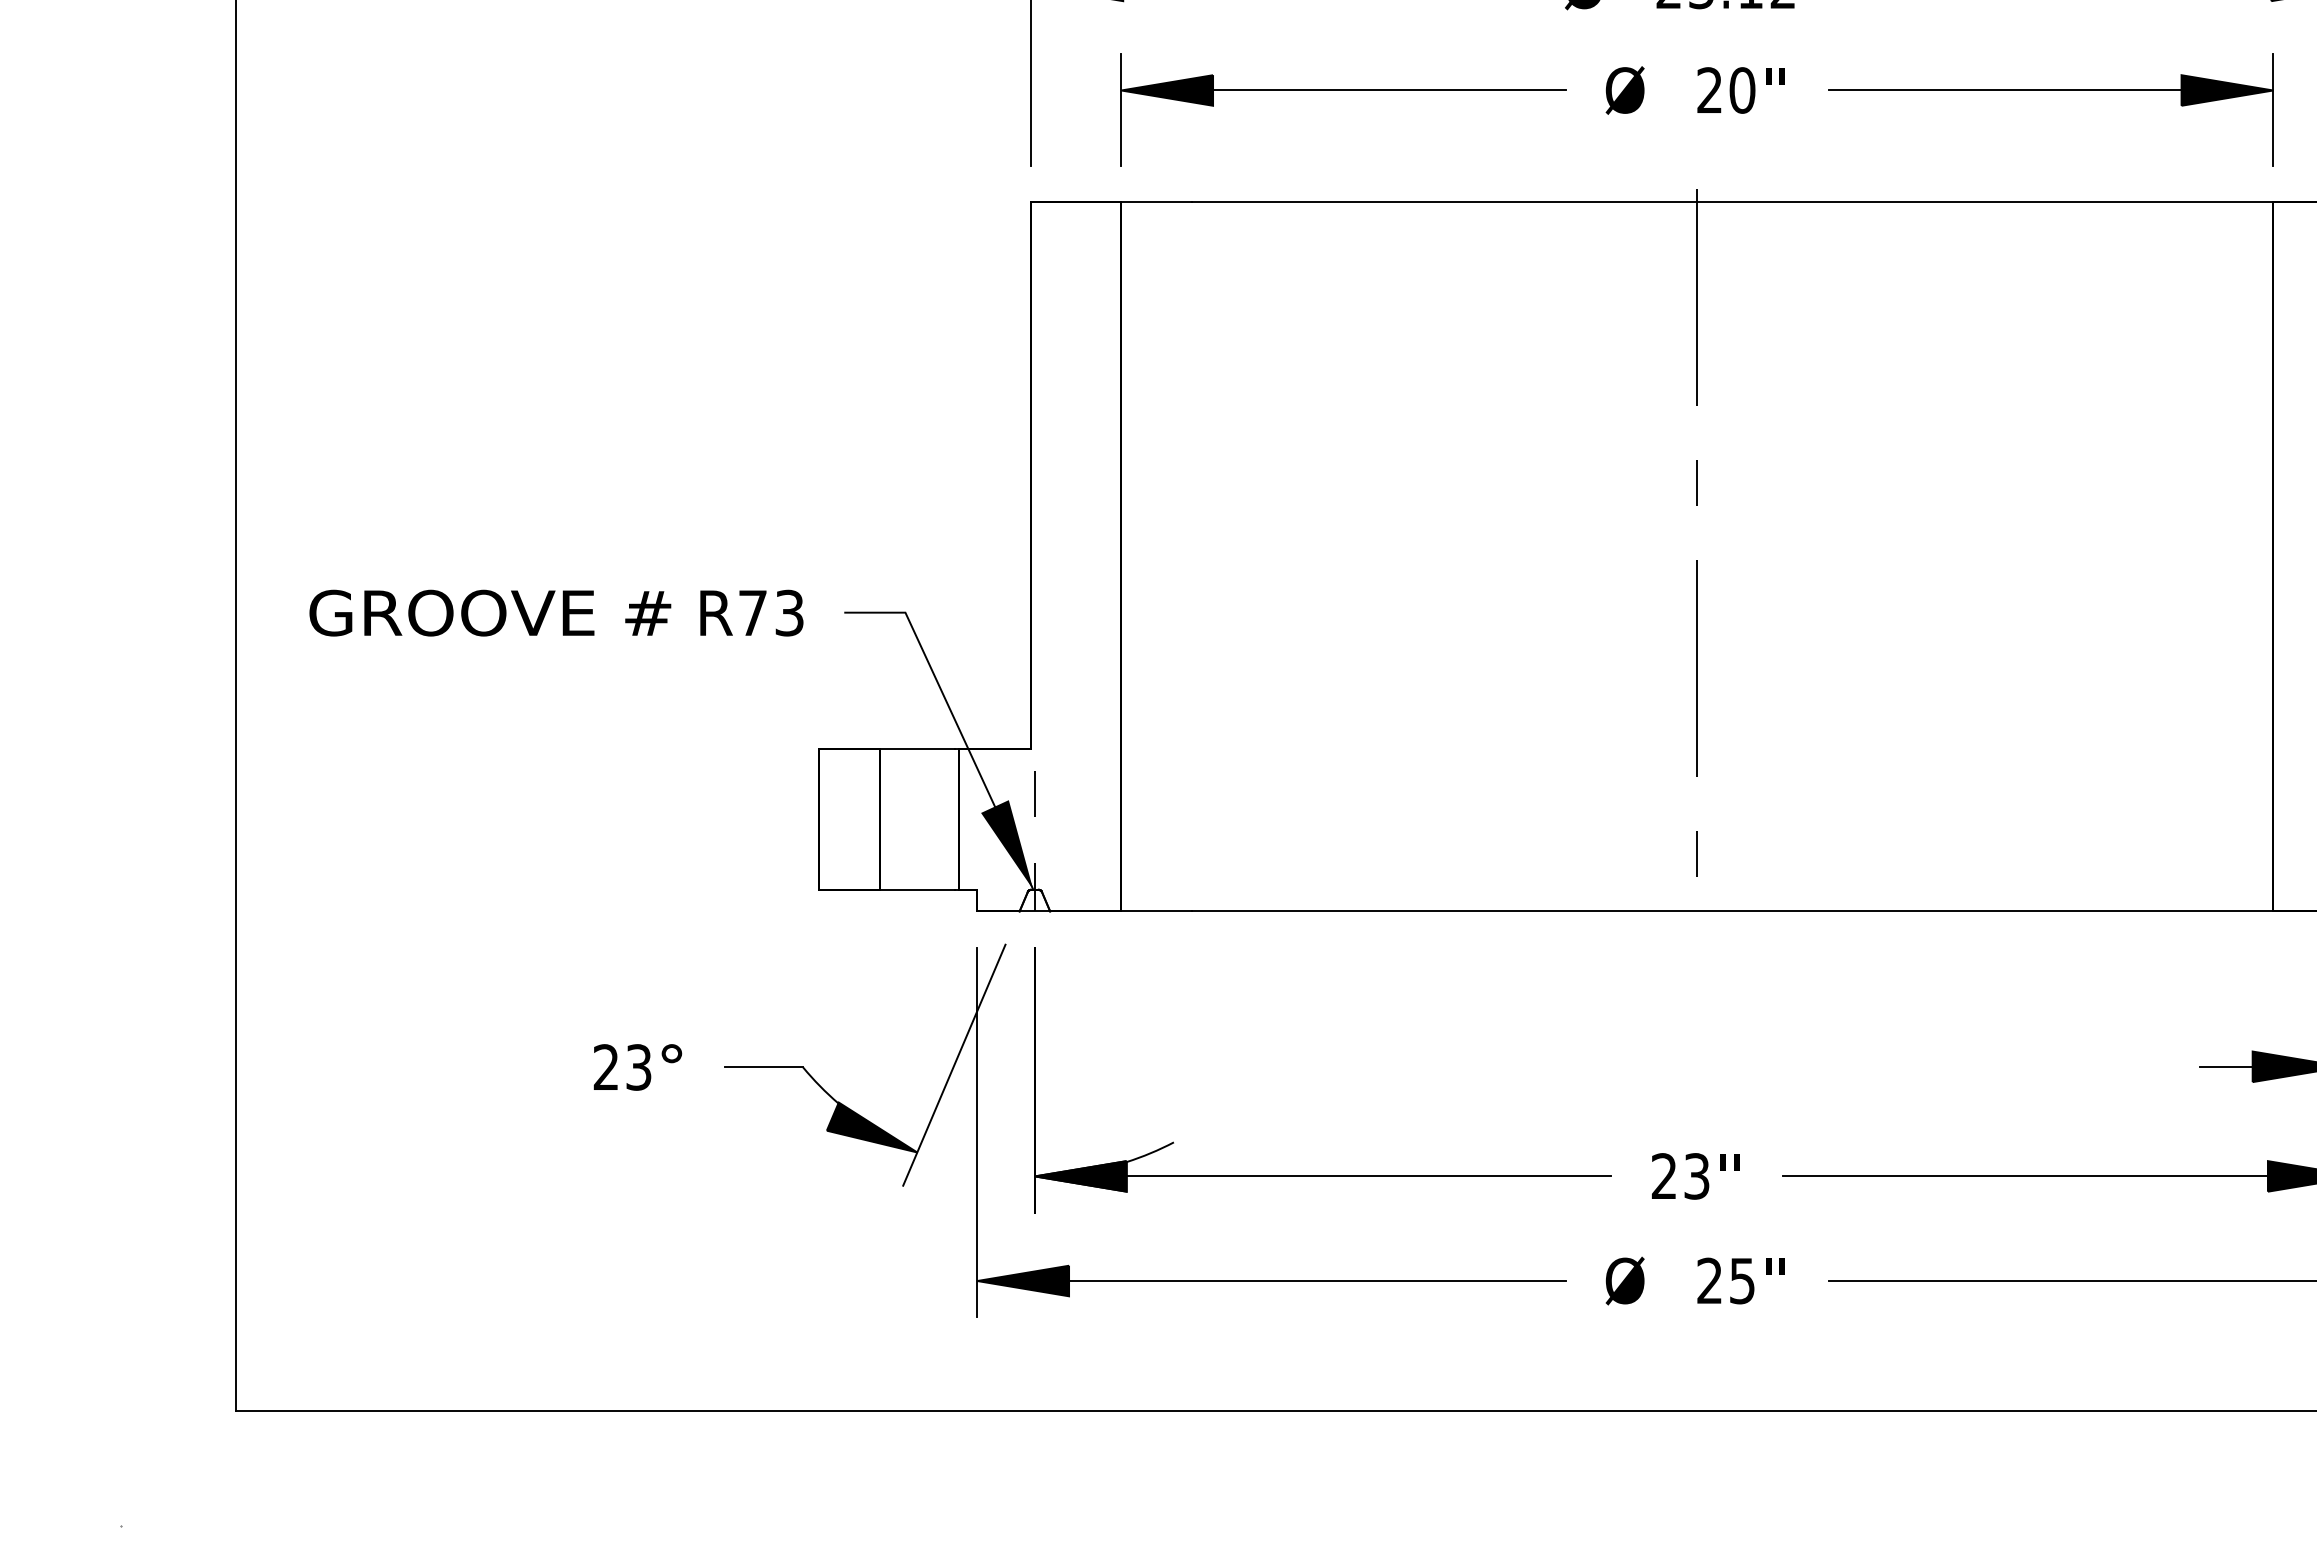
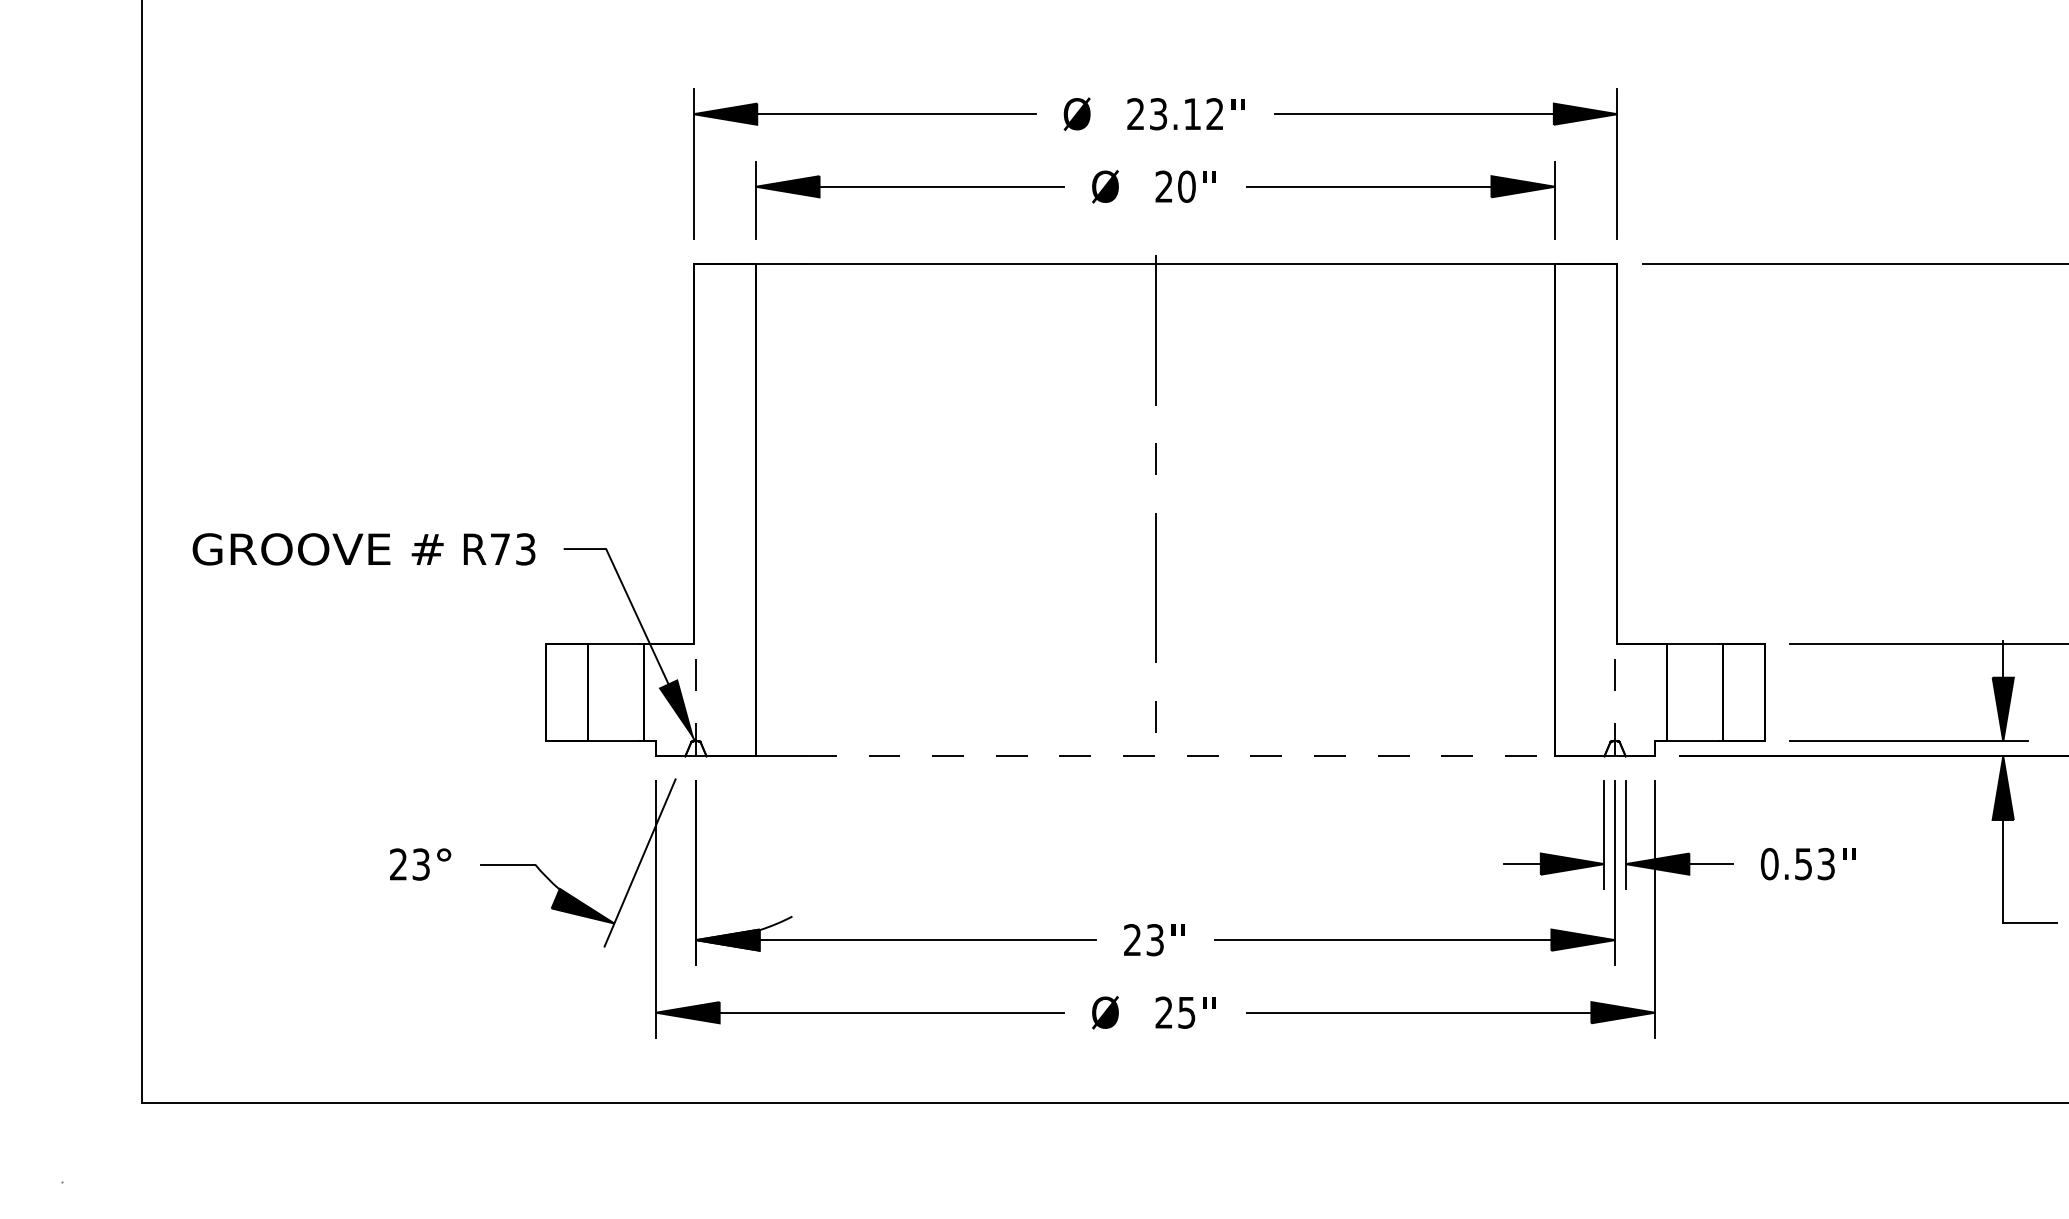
line: (1733, 911) -> (1180, 756), solid -> dashed

